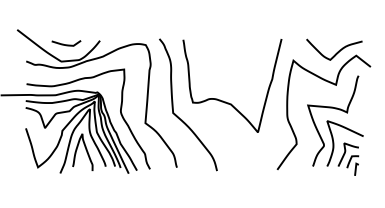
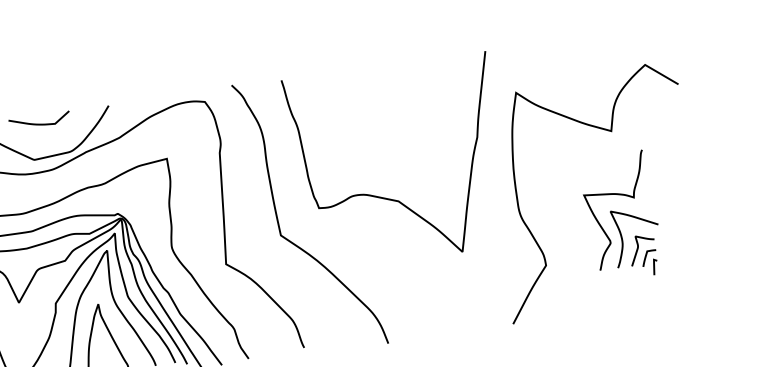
curve: (337, 51) -> (604, 61), removed
part: (335, 125) -> (621, 215), size x0.6

